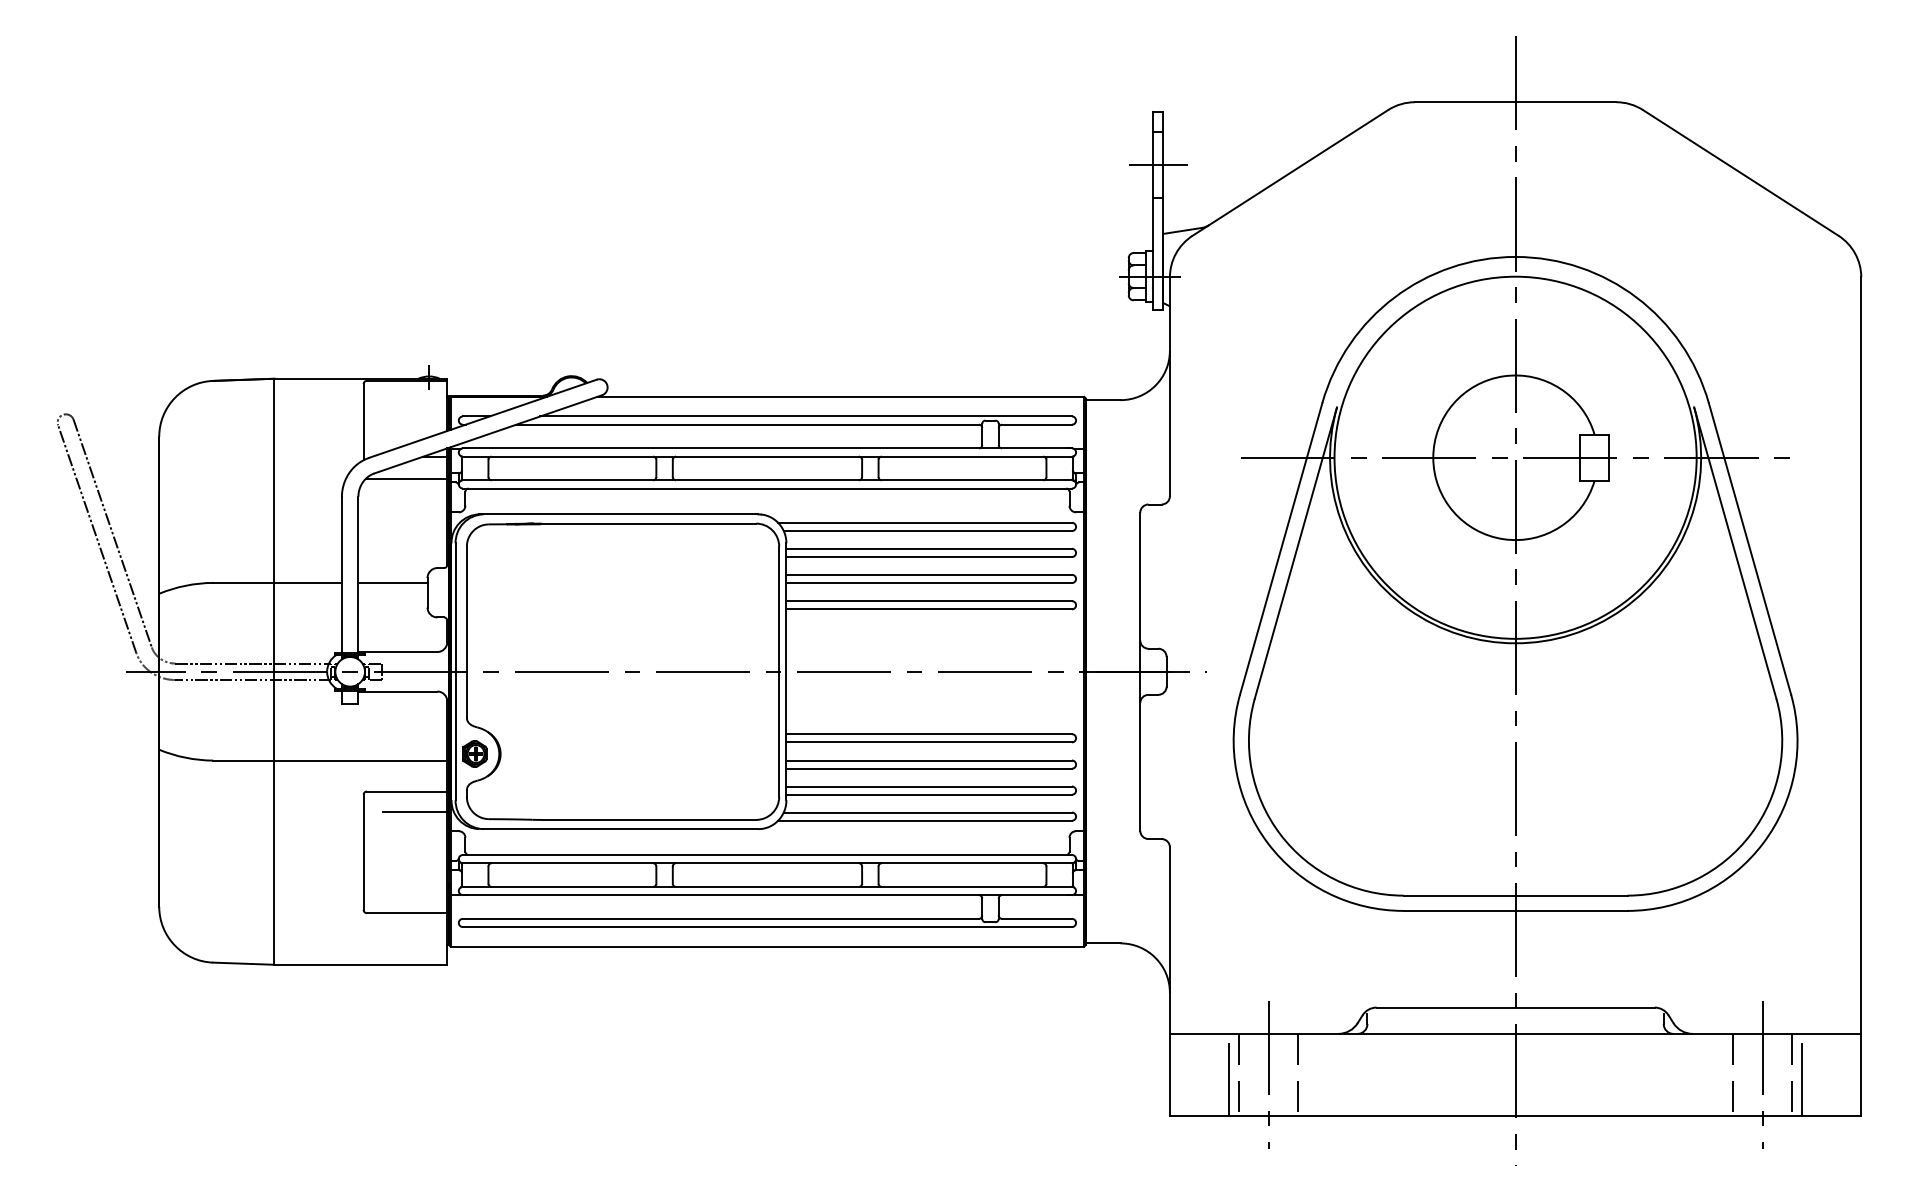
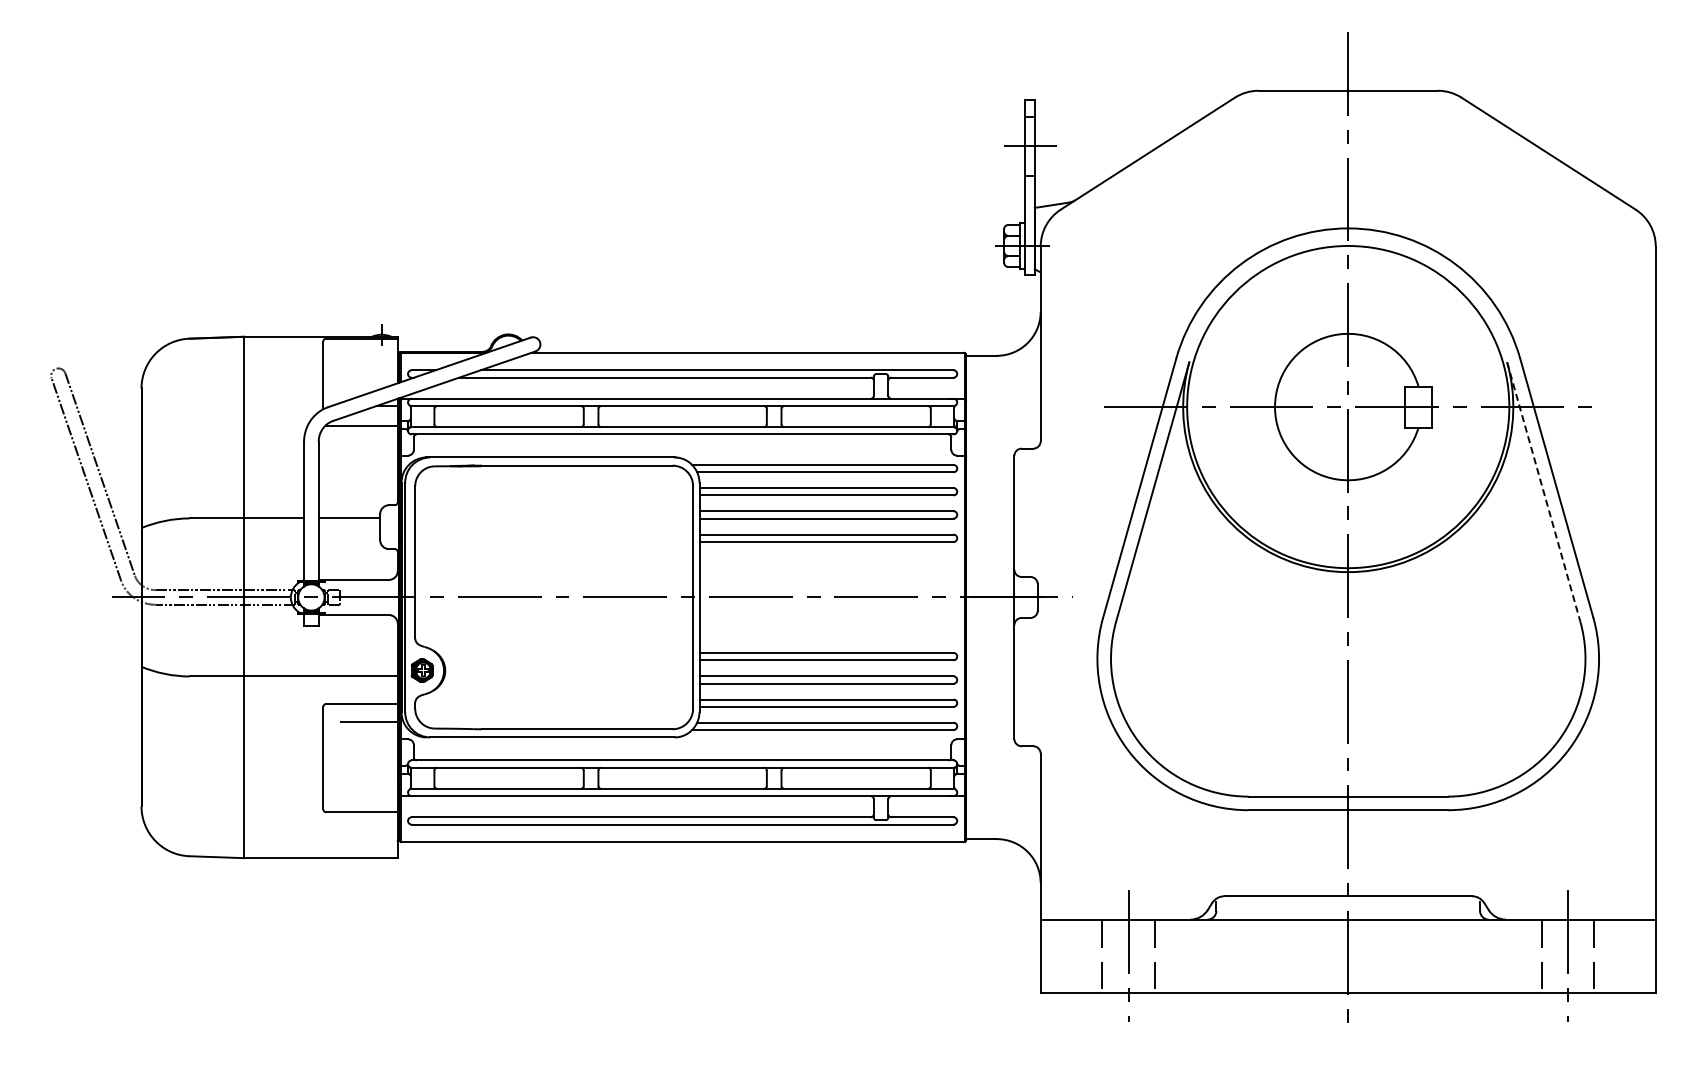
line: (1735, 552) -> (1543, 491), solid -> dashed
line: (1229, 1079) -> (1093, 960), removed
line: (1802, 1079) -> (1603, 960), removed

